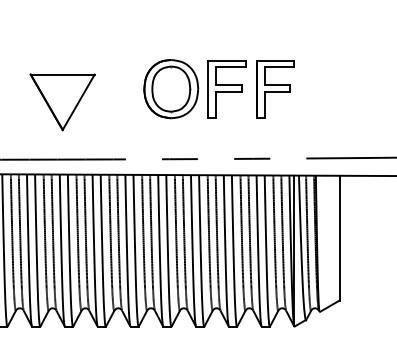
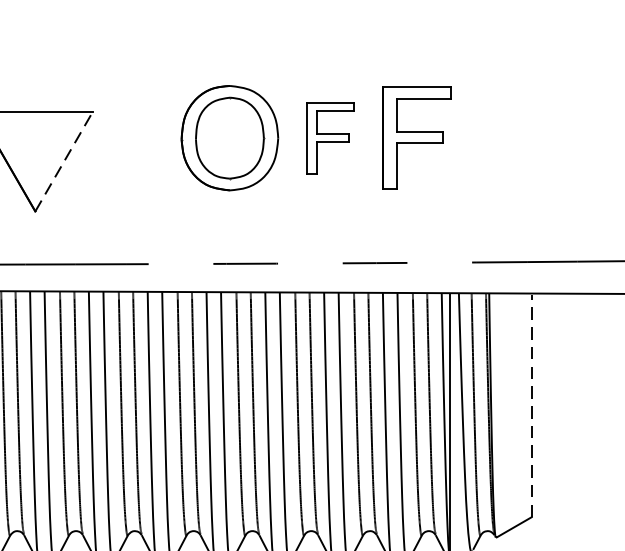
part: (226, 89) -> (328, 138), size x0.7
line: (78, 102) -> (63, 162), solid -> dashed
line: (339, 238) -> (531, 405), solid -> dashed

